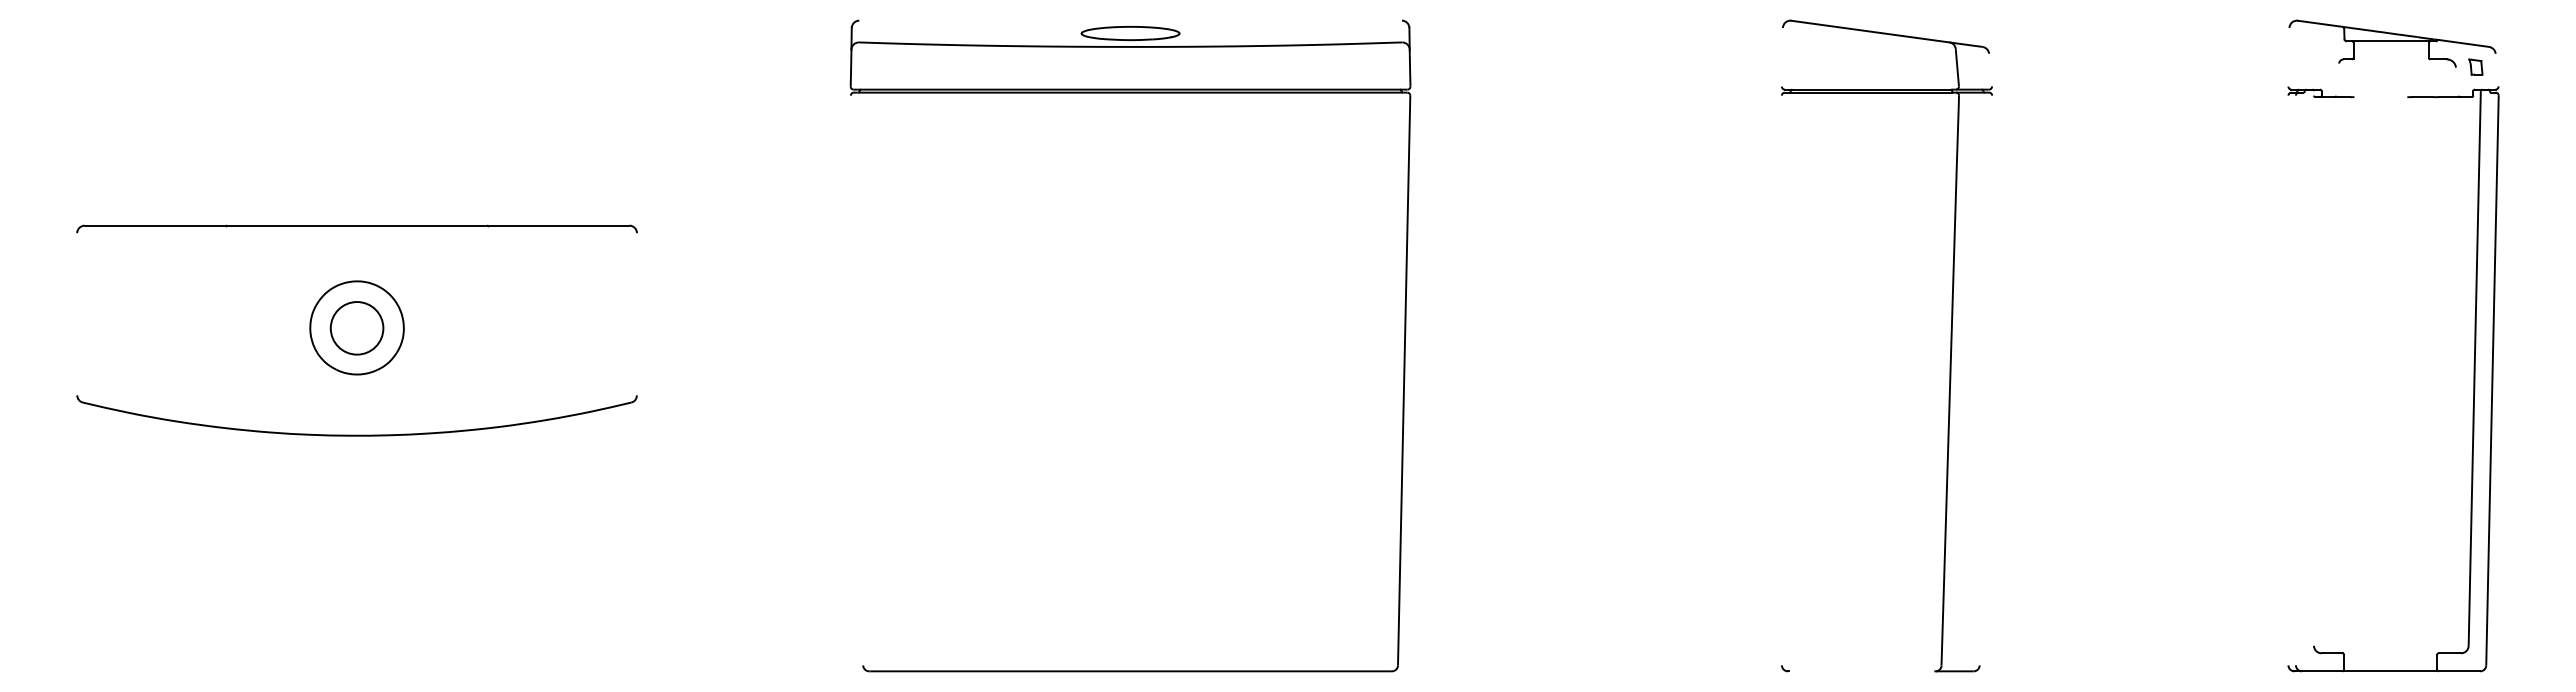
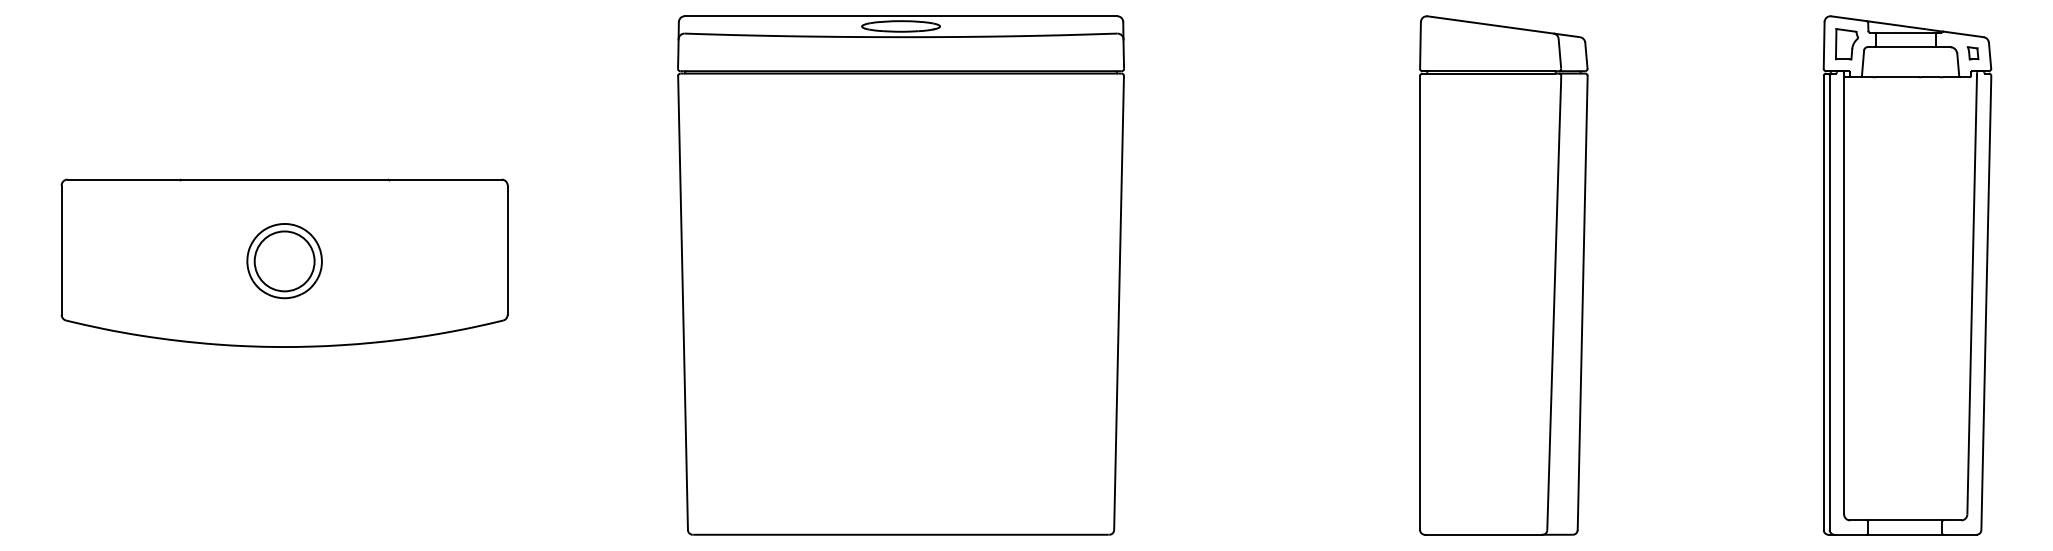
line: (1130, 20) -> (900, 16), added
part: (2317, 55) -> (1846, 44), added
line: (1781, 57) -> (1419, 45), added
line: (2288, 57) -> (1823, 45), added
line: (2391, 59) -> (1905, 47), added
line: (1990, 69) -> (1586, 55), added
line: (2496, 69) -> (1989, 55), added
line: (2337, 79) -> (1862, 63), added
line: (2457, 81) -> (1958, 64), added
line: (2380, 97) -> (1897, 77), added
line: (77, 314) -> (61, 250), added
line: (636, 314) -> (507, 250), added
circle: (356, 327) -> (284, 260), size x1.43
line: (2313, 368) -> (1843, 293), added
line: (856, 380) -> (682, 302), added
line: (1781, 380) -> (1419, 302), added
line: (1985, 380) -> (1582, 302), added
line: (2288, 380) -> (1823, 302), added
line: (2295, 380) -> (1829, 302), added
line: (2390, 653) -> (1905, 520), added
line: (1861, 671) -> (1483, 534), added

